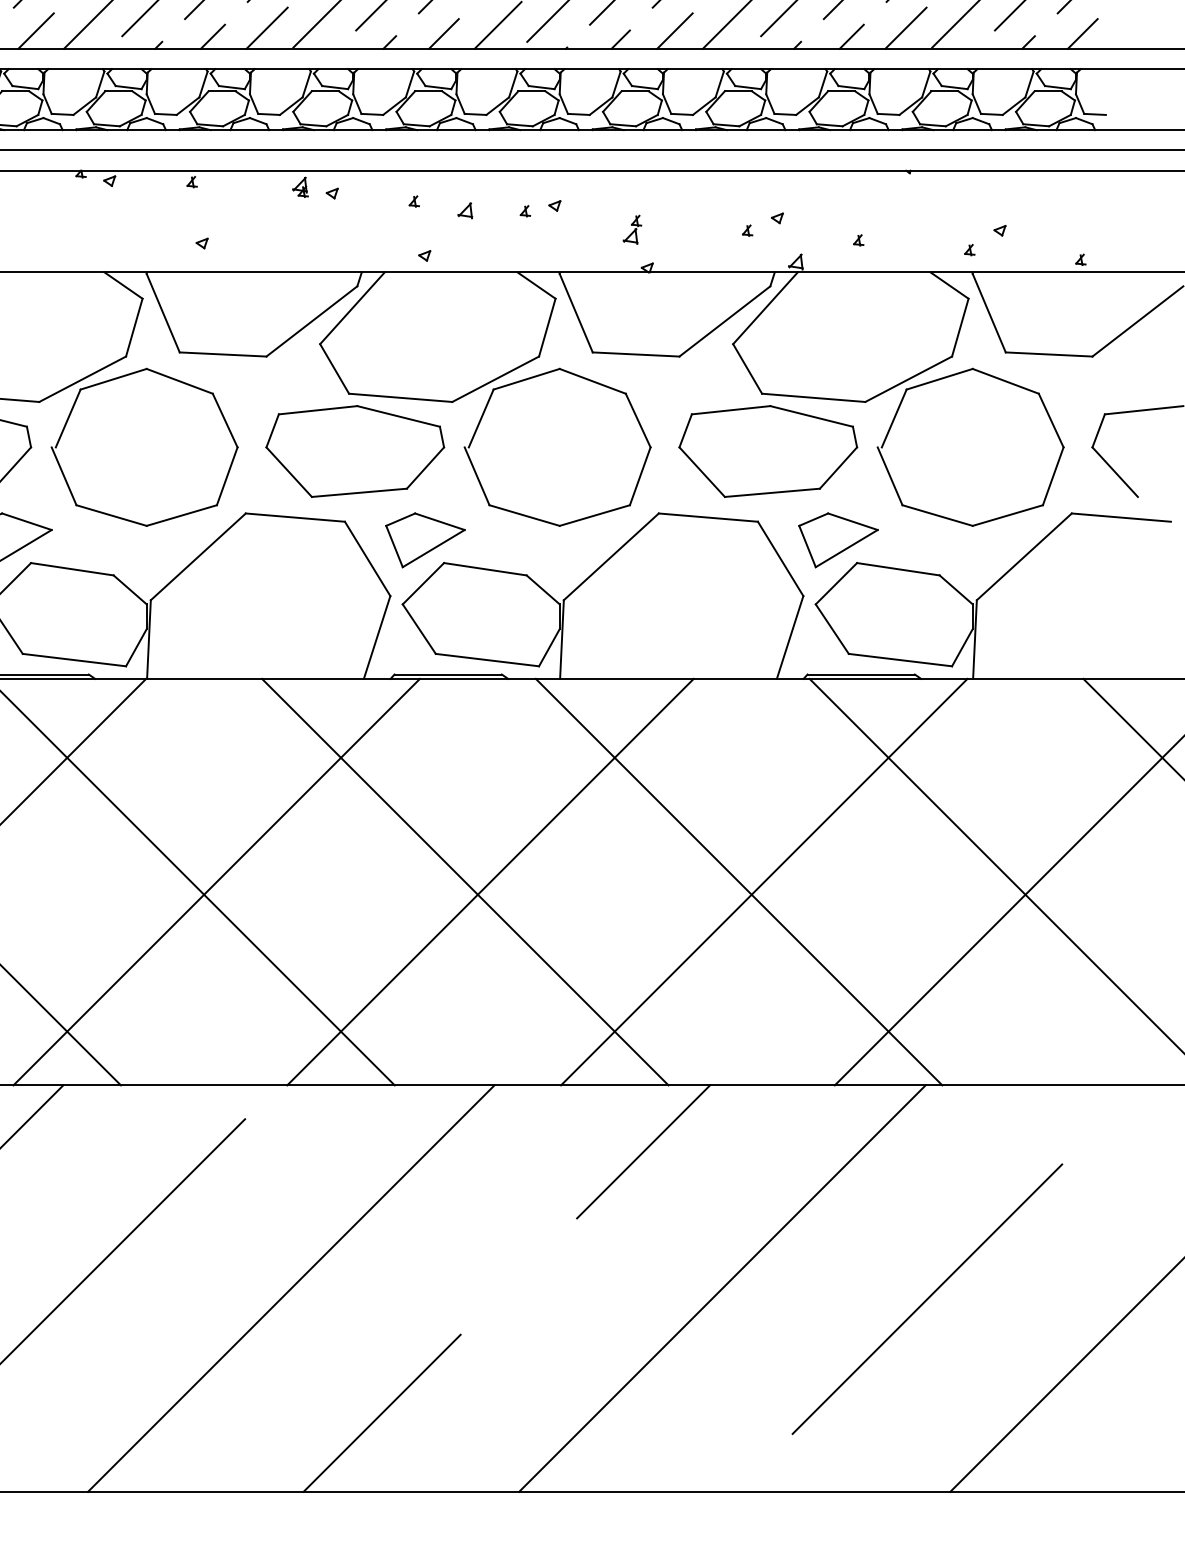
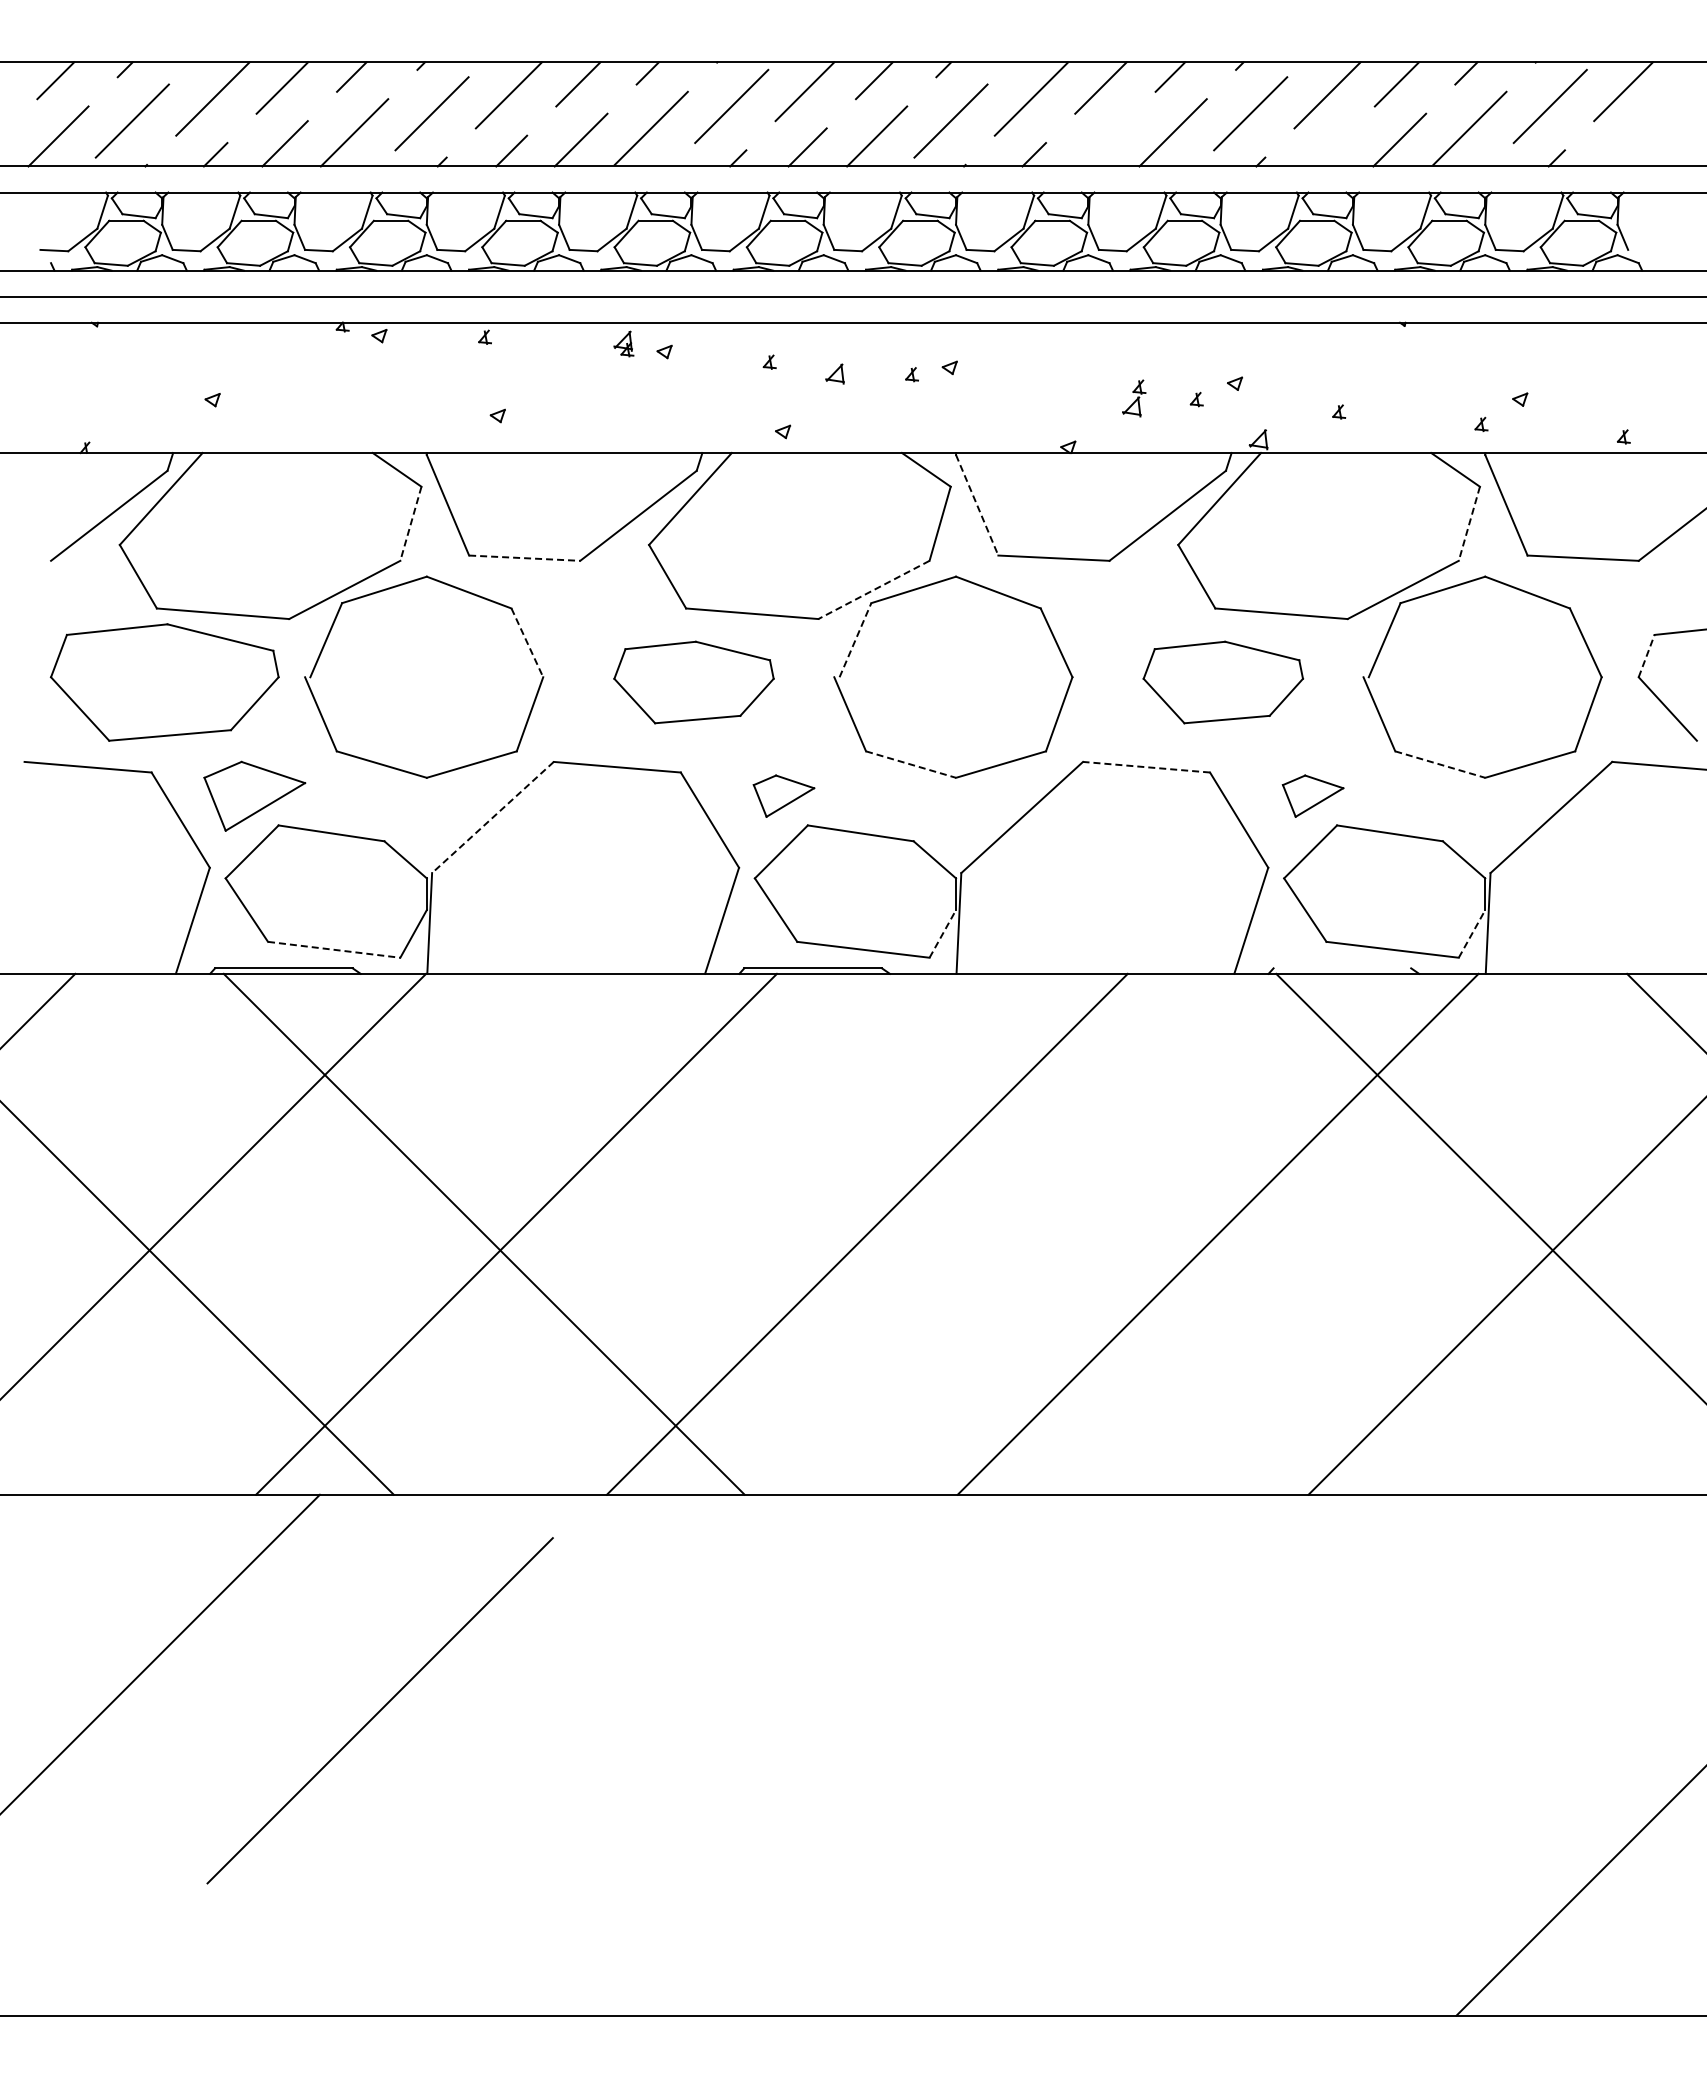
line: (674, 30) -> (1103, 143), removed
line: (1082, 33) -> (1626, 147), removed
line: (851, 36) -> (1329, 150), removed
line: (1094, 114) -> (1641, 250), removed
part: (632, 229) -> (1134, 398), moved
line: (576, 313) -> (977, 505), solid -> dashed
line: (133, 327) -> (410, 523), solid -> dashed
line: (960, 327) -> (1469, 523), solid -> dashed
line: (222, 354) -> (524, 558), solid -> dashed
line: (496, 378) -> (874, 589), solid -> dashed
line: (481, 417) -> (855, 639), solid -> dashed
line: (225, 420) -> (527, 642), solid -> dashed
line: (1098, 431) -> (1646, 656), solid -> dashed
part: (354, 451) -> (693, 682), size x0.7
part: (768, 451) -> (1223, 682), size x0.7
line: (524, 515) -> (911, 764), solid -> dashed
line: (937, 515) -> (1440, 764), solid -> dashed
line: (708, 517) -> (1146, 767), solid -> dashed
part: (425, 539) -> (783, 795), size x0.6
part: (837, 539) -> (1312, 795), size x0.6
line: (197, 556) -> (492, 817), solid -> dashed
line: (549, 647) -> (943, 933), solid -> dashed
line: (962, 647) -> (1472, 933), solid -> dashed
line: (74, 659) -> (334, 949), solid -> dashed
line: (861, 674) -> (1342, 968), removed
line: (464, 881) -> (834, 1233), removed
line: (738, 881) -> (1185, 1233), removed
line: (643, 1151) -> (1063, 1579), removed
line: (290, 1288) -> (611, 1754), removed
line: (722, 1288) -> (1164, 1754), removed
line: (926, 1299) -> (1426, 1768), removed
line: (382, 1412) -> (728, 1914), removed

